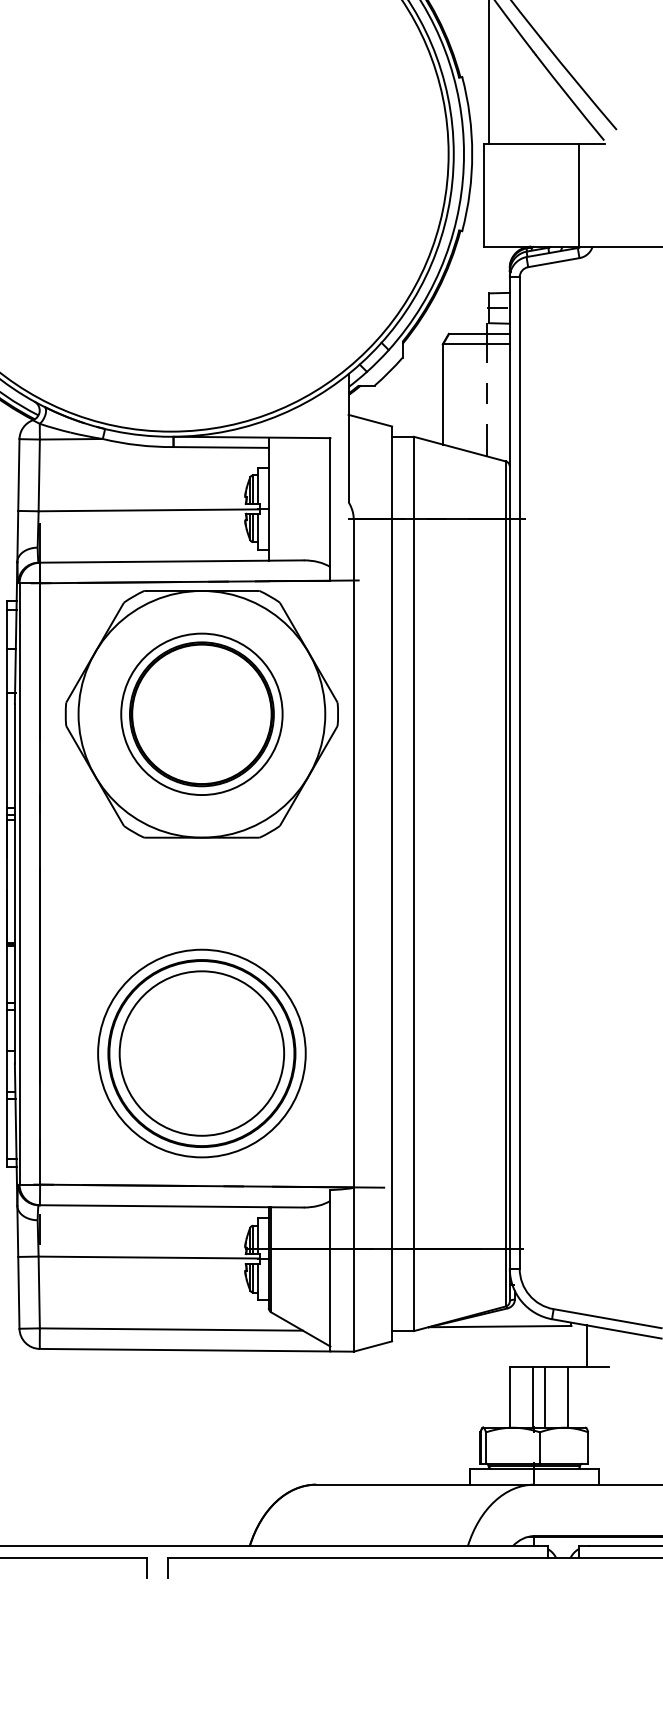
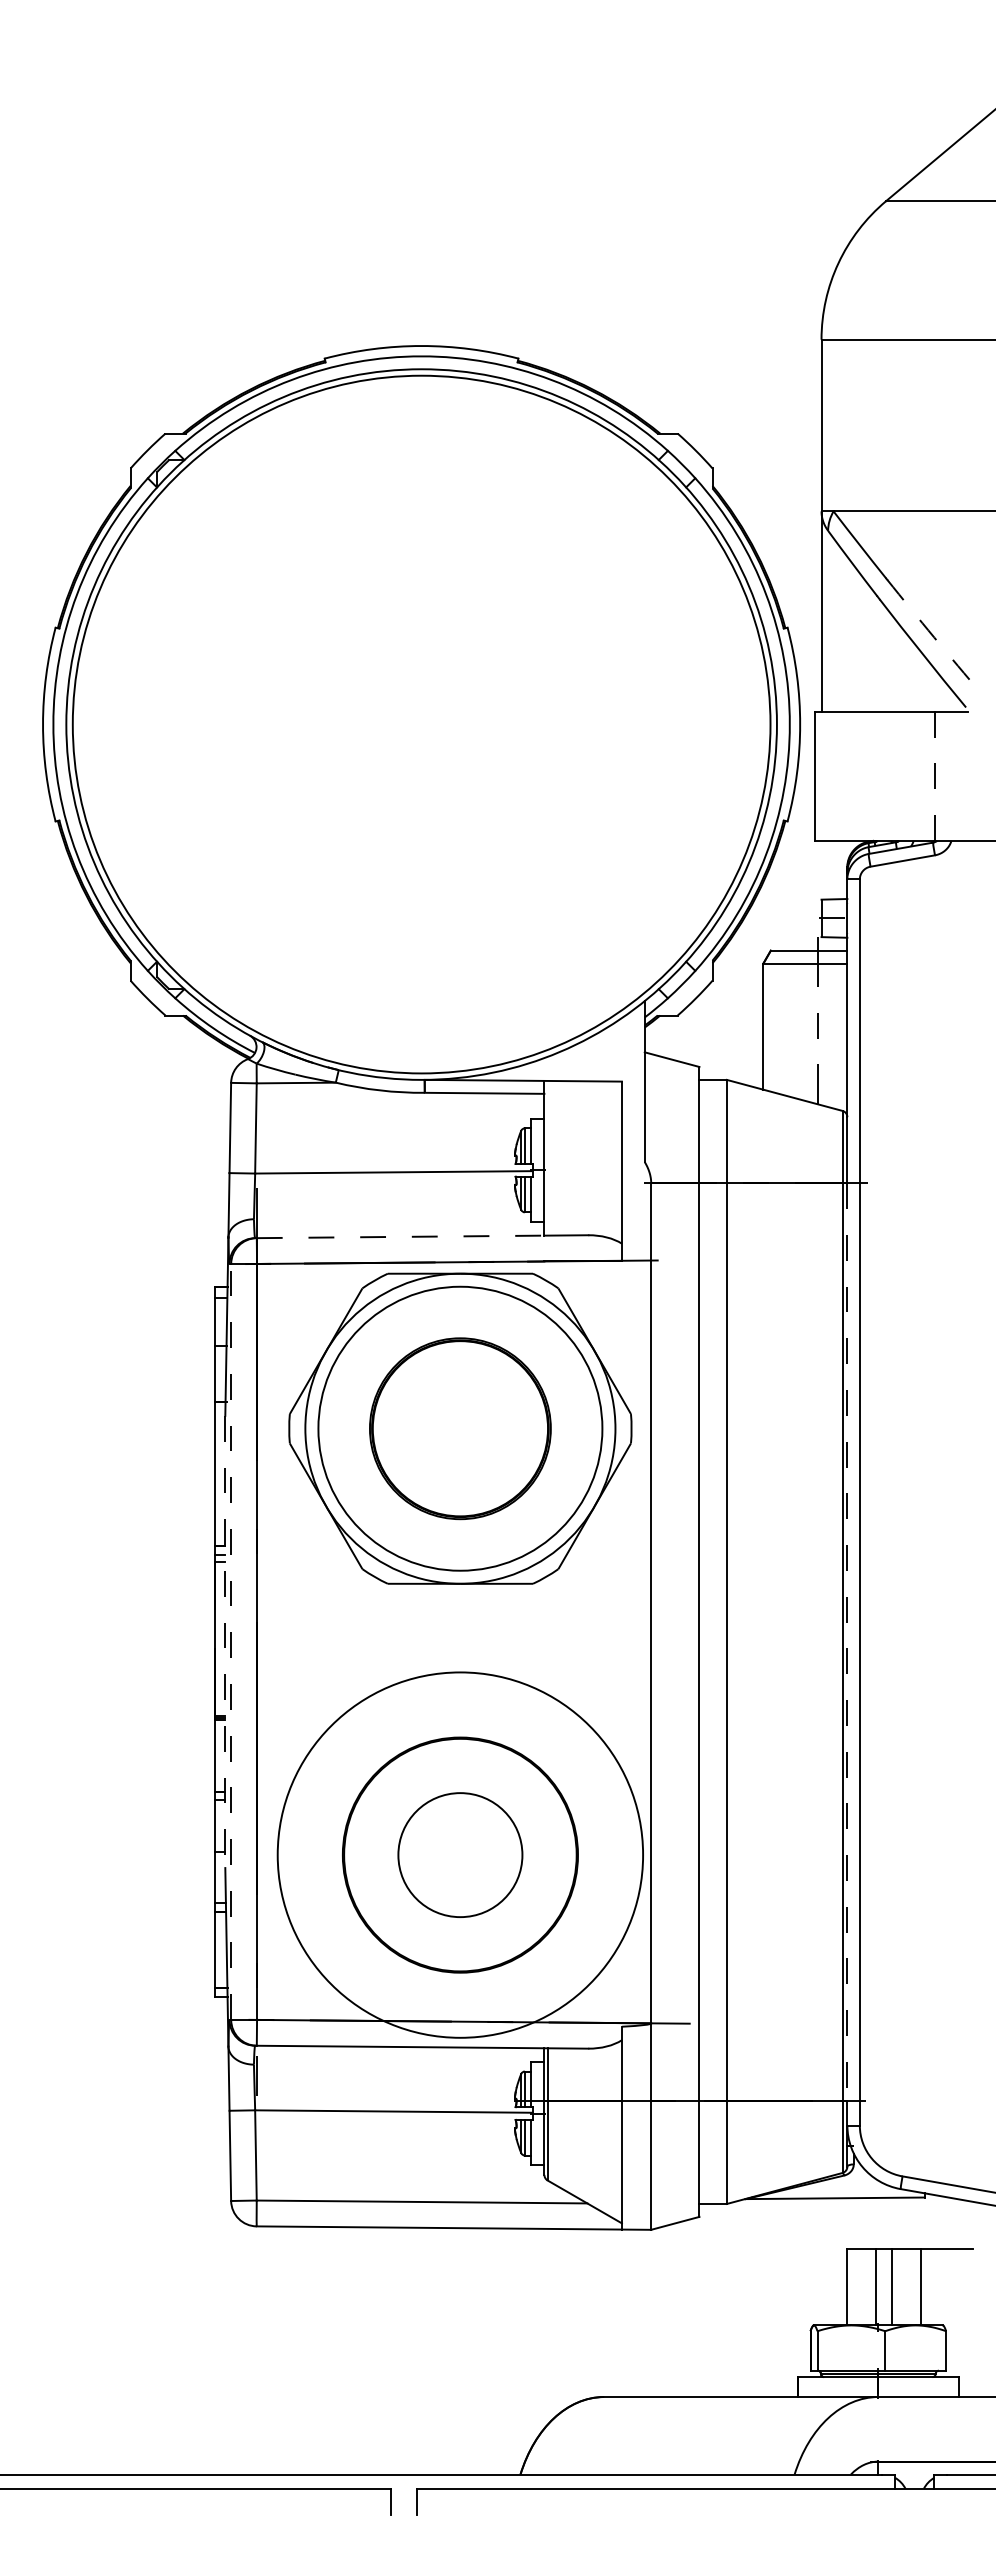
arc: (579, 84) -> (934, 637), solid -> dashed
line: (579, 195) -> (934, 776), solid -> dashed
line: (154, 561) -> (400, 1236), solid -> dashed
circle: (201, 714) -> (459, 1428), size x1.4
line: (19, 883) -> (231, 1641), solid -> dashed
line: (509, 883) -> (847, 1641), solid -> dashed
line: (15, 884) -> (225, 1642), solid -> dashed
circle: (201, 1053) -> (459, 1854), size x1.4
circle: (201, 1053) -> (460, 1854), size x0.6
line: (587, 1345) -> (944, 2222), removed

